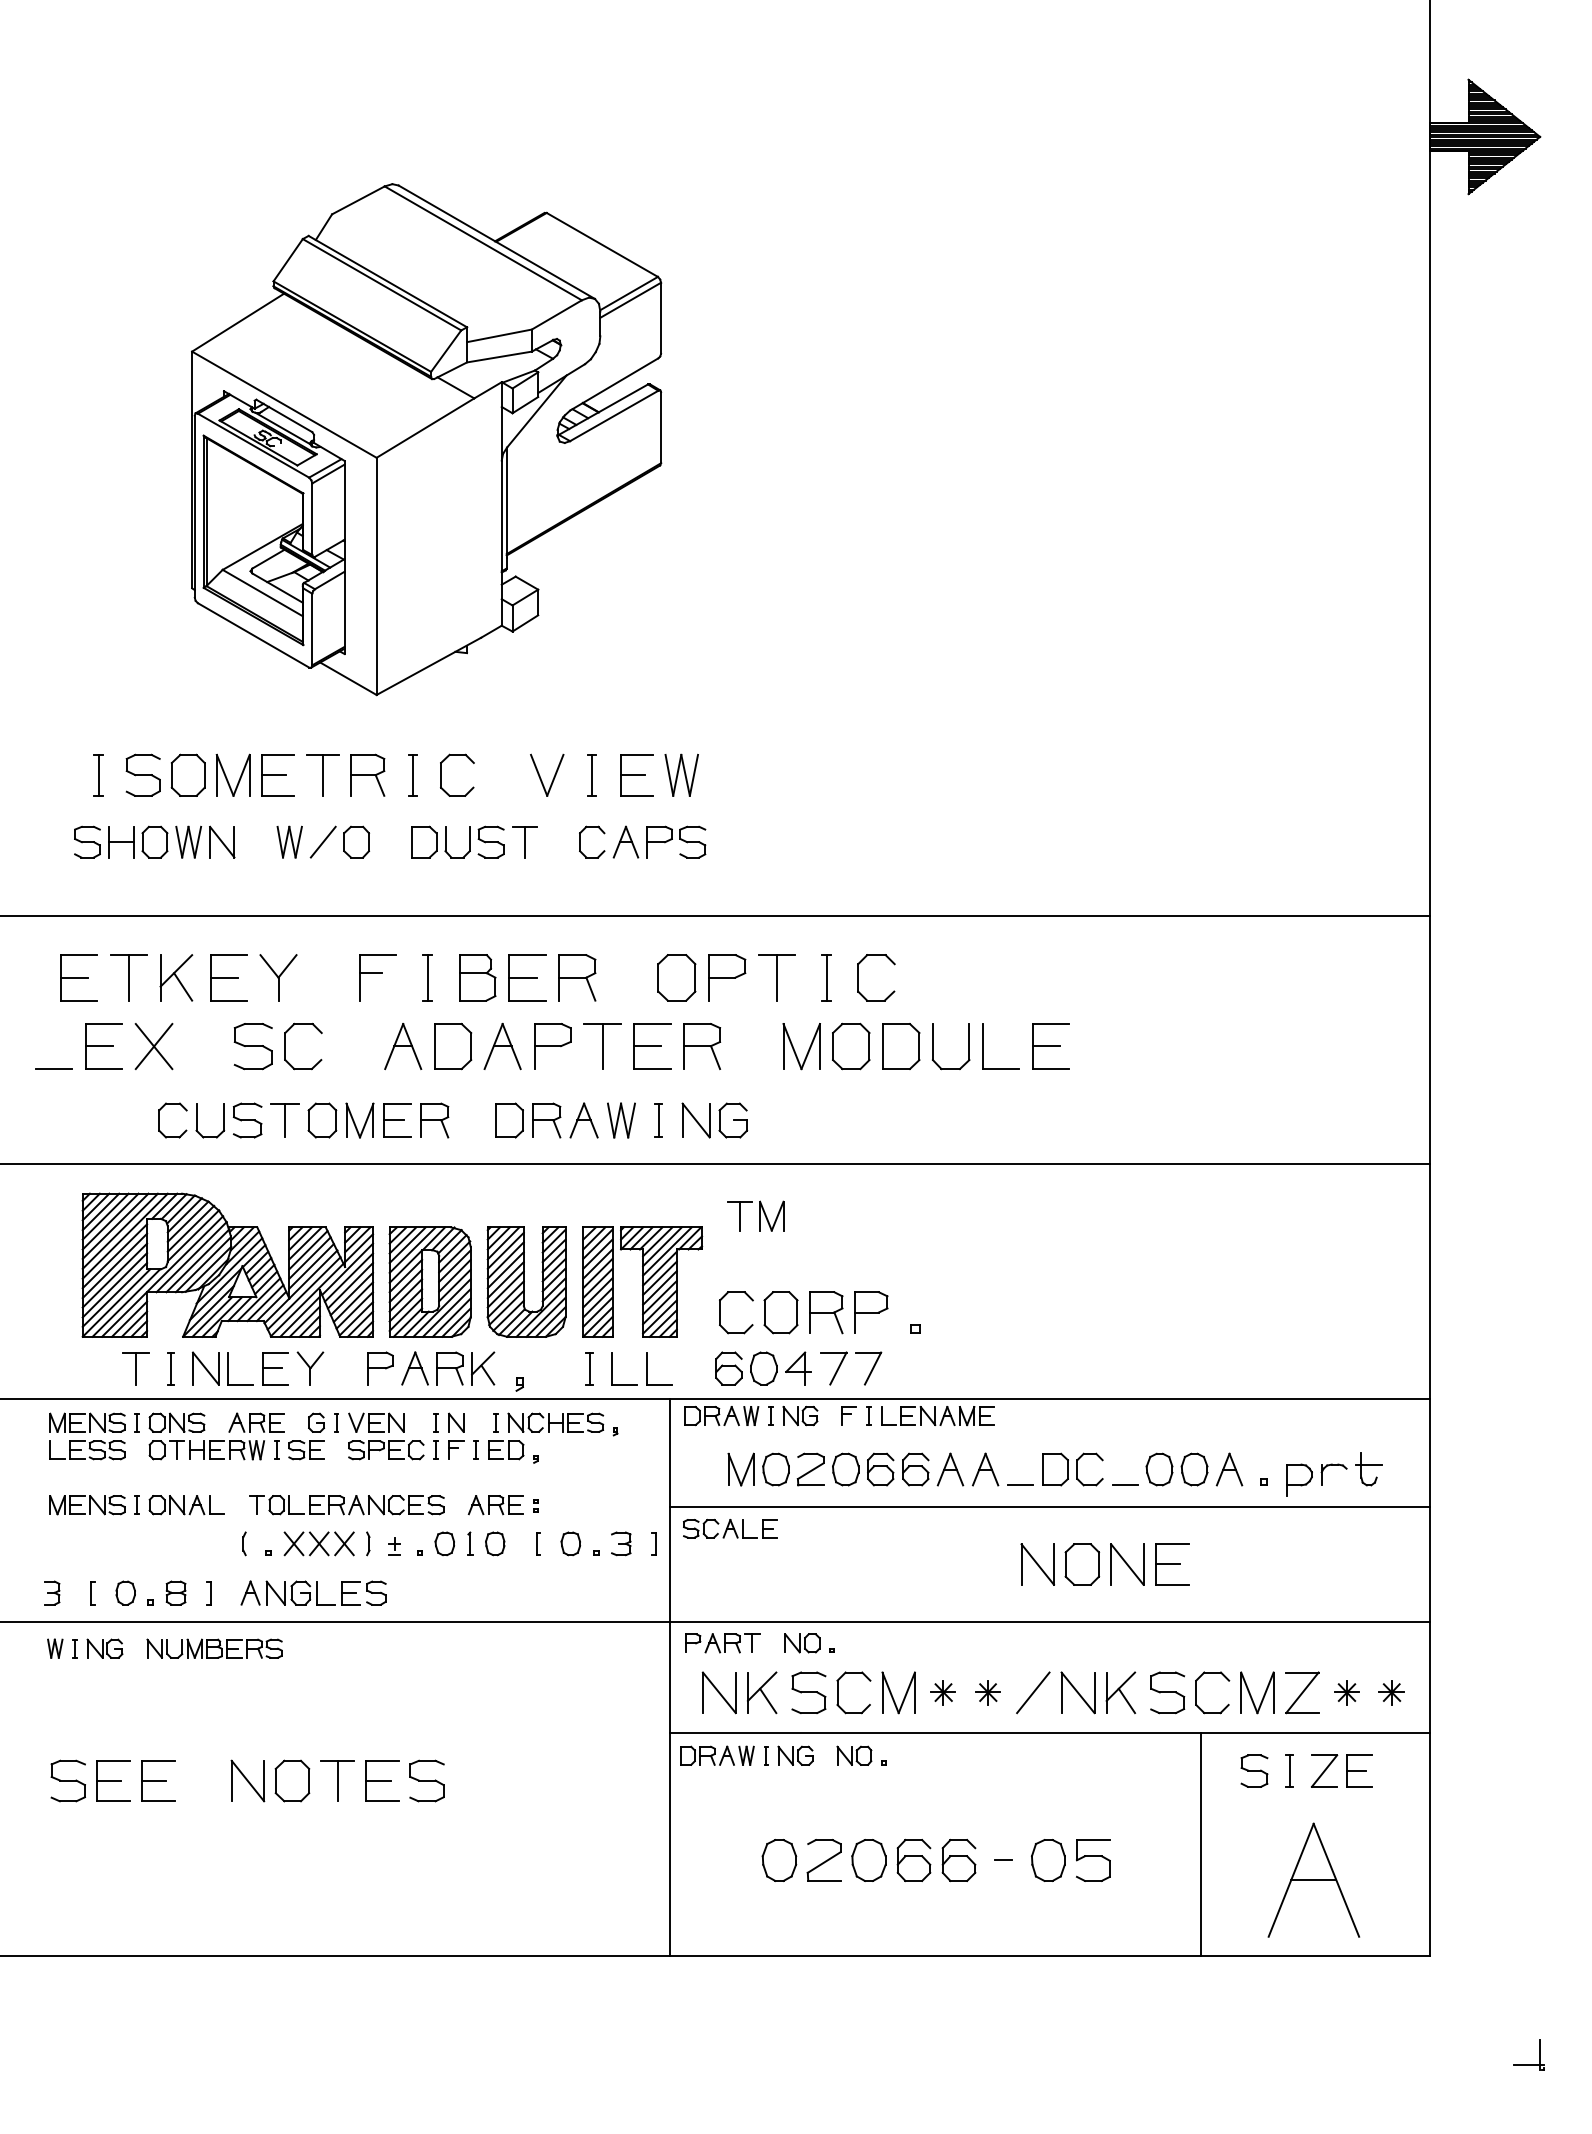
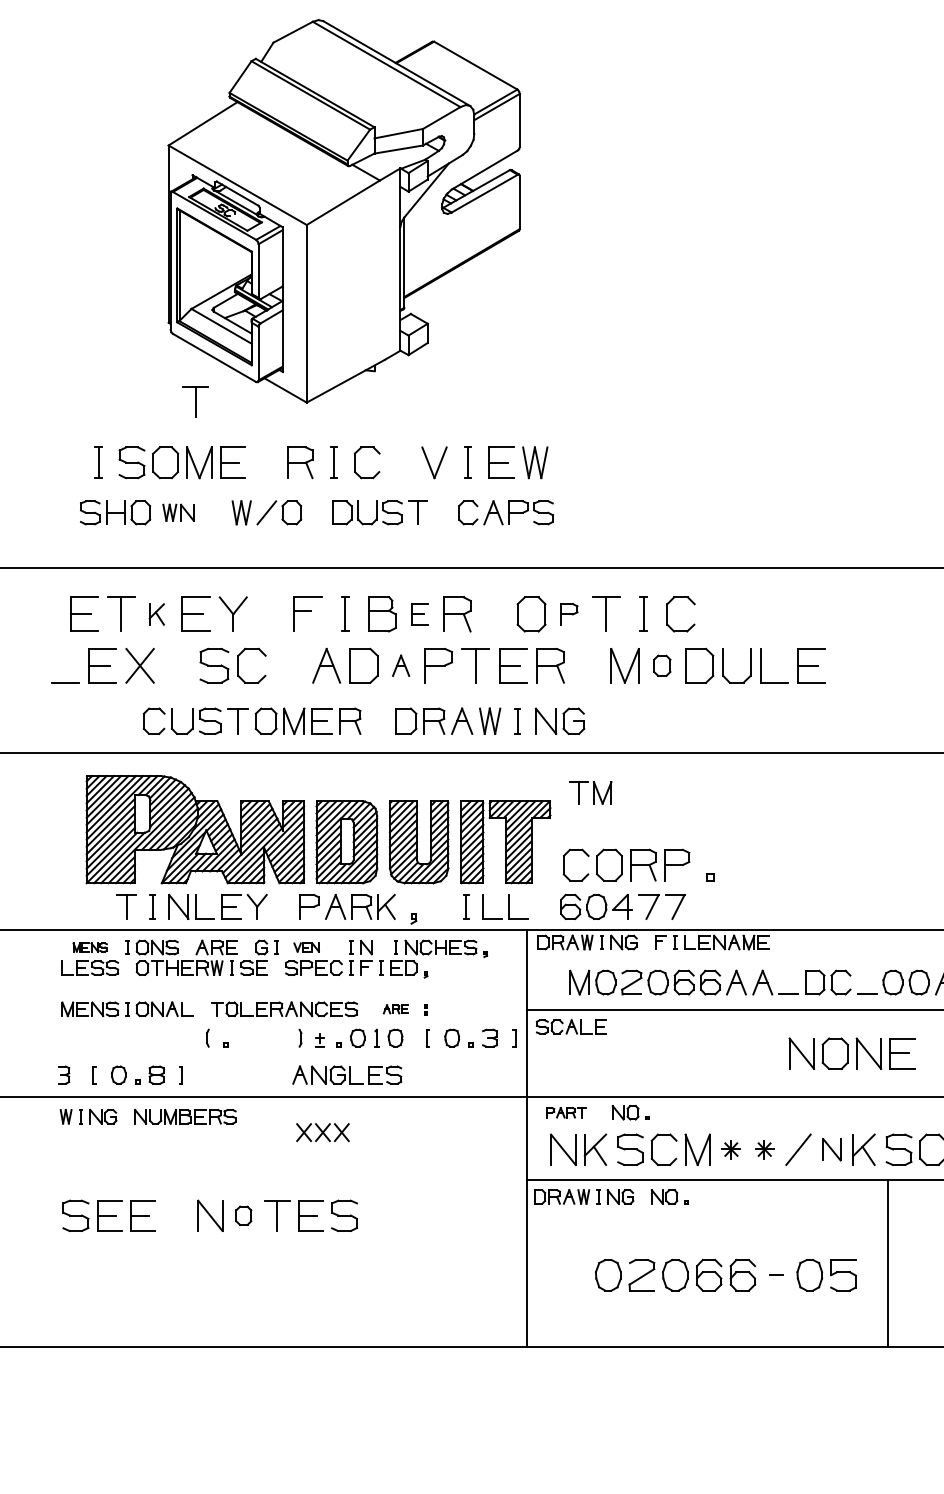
part: (322, 775) -> (195, 402), moved
part: (205, 841) -> (178, 512), size x0.7
part: (176, 977) -> (156, 614), size x0.6
part: (527, 977) -> (419, 614), size x0.6
part: (727, 977) -> (569, 614), size x0.6
part: (502, 1046) -> (401, 665), size x0.6
part: (851, 1046) -> (662, 665), size x0.6
part: (87, 1422) -> (90, 947), size x0.6
part: (376, 1422) -> (306, 947), size x0.6
part: (495, 1505) -> (395, 1009), size x0.6
part: (318, 1543) -> (322, 1132), moved
part: (313, 1592) -> (347, 1074), moved
part: (722, 1643) -> (565, 1112), size x0.7
part: (1077, 1692) -> (831, 1149), size x0.7
part: (292, 1780) -> (243, 1215), size x0.6
line: (1201, 1843) -> (887, 1262), moved

